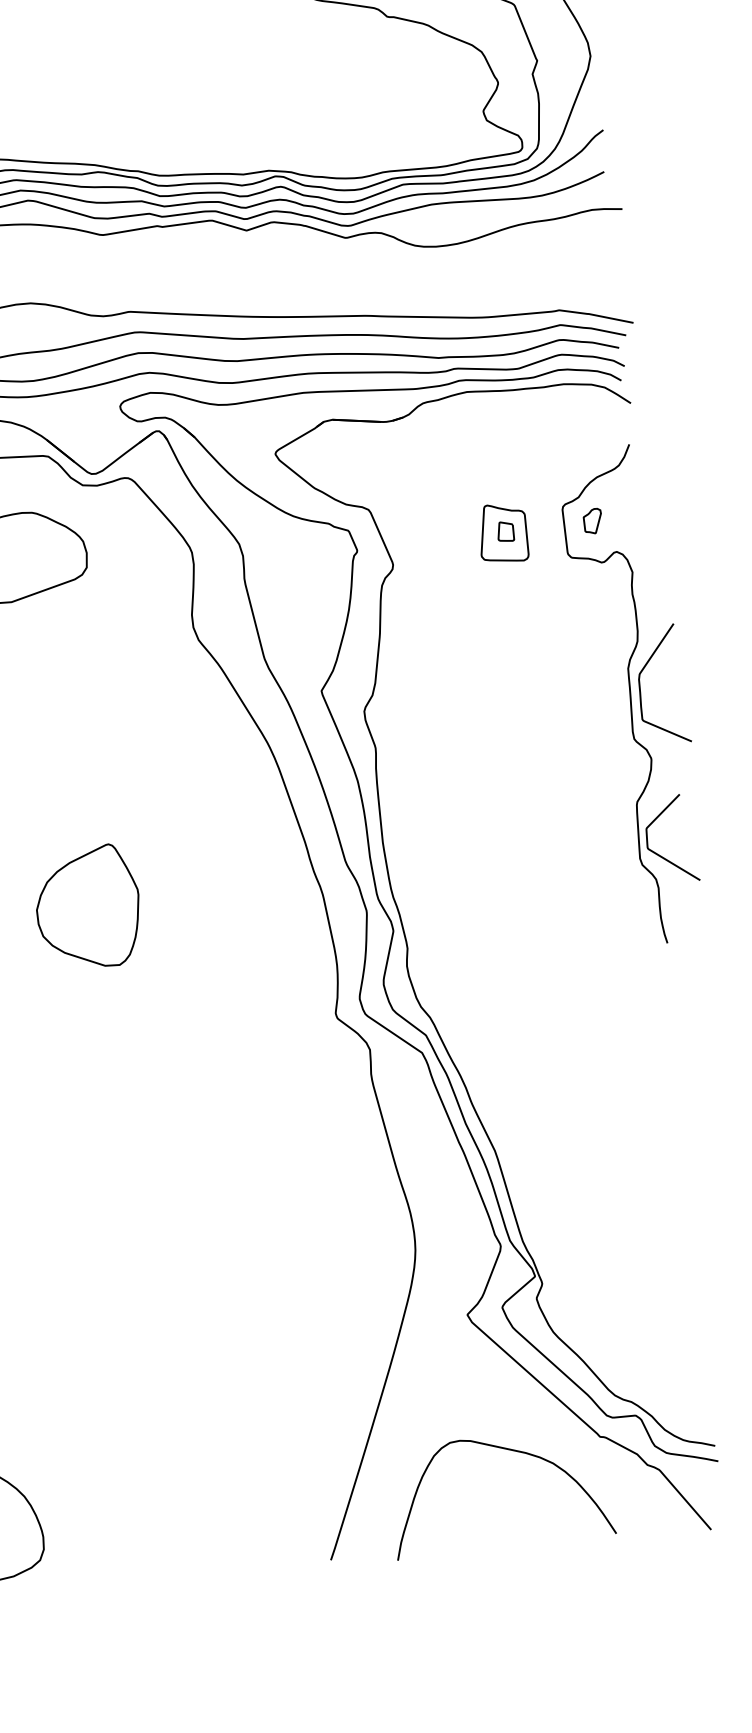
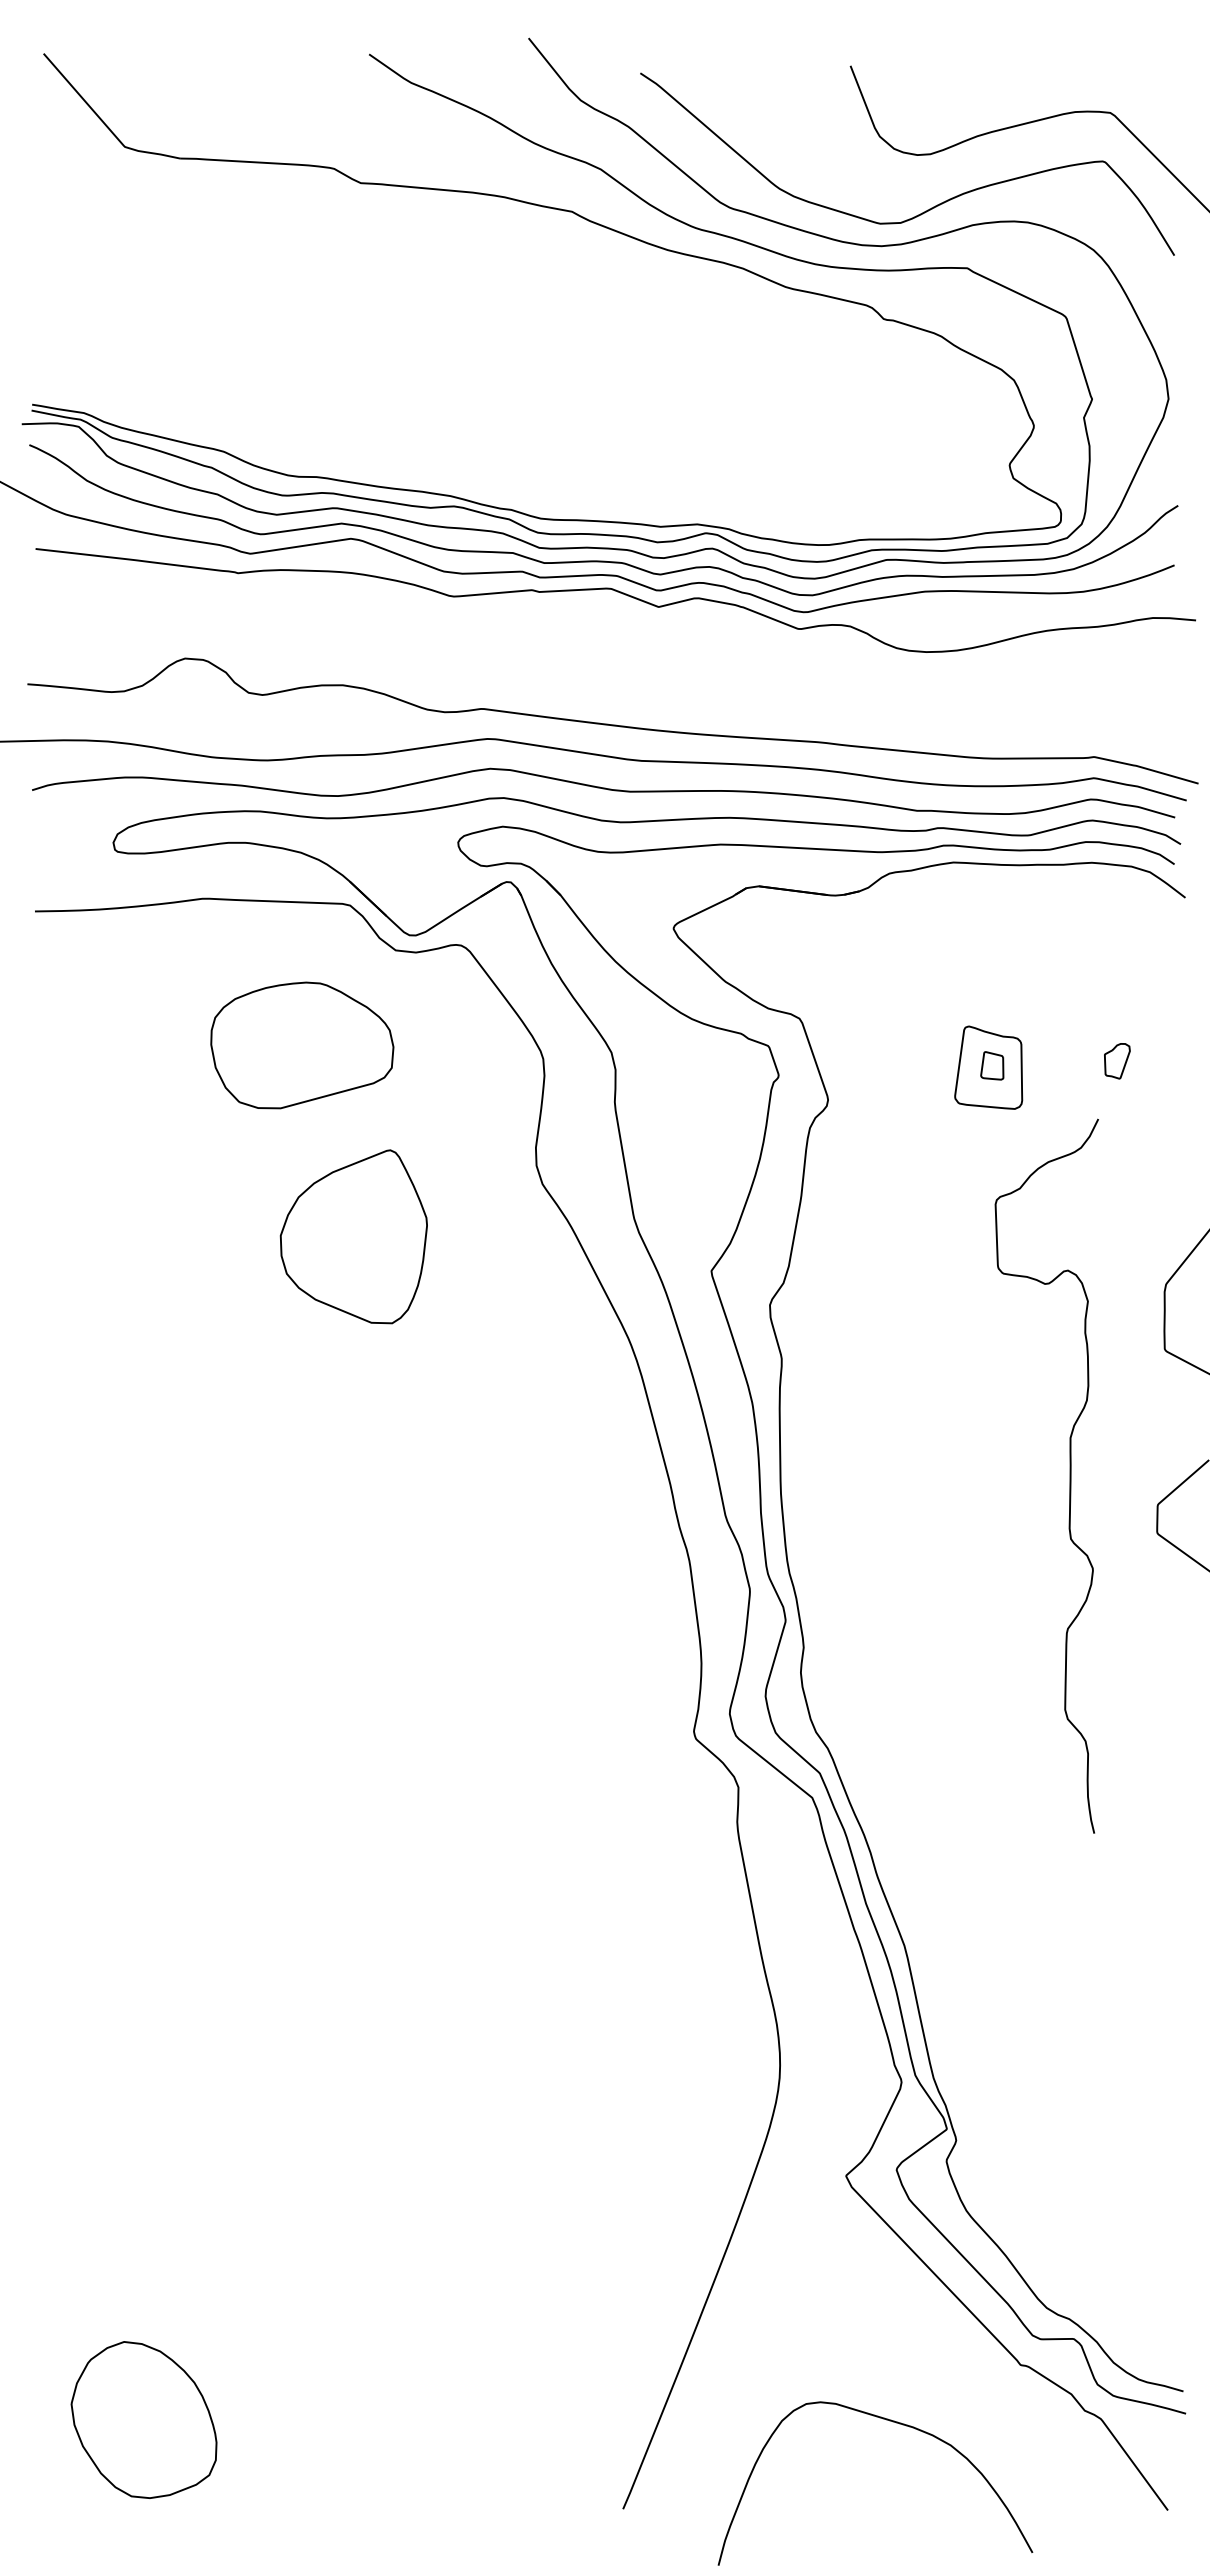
curve: (629, 694) -> (1069, 1475), moved
part: (87, 906) -> (353, 1236), moved
curve: (509, 1450) -> (889, 2421), moved

